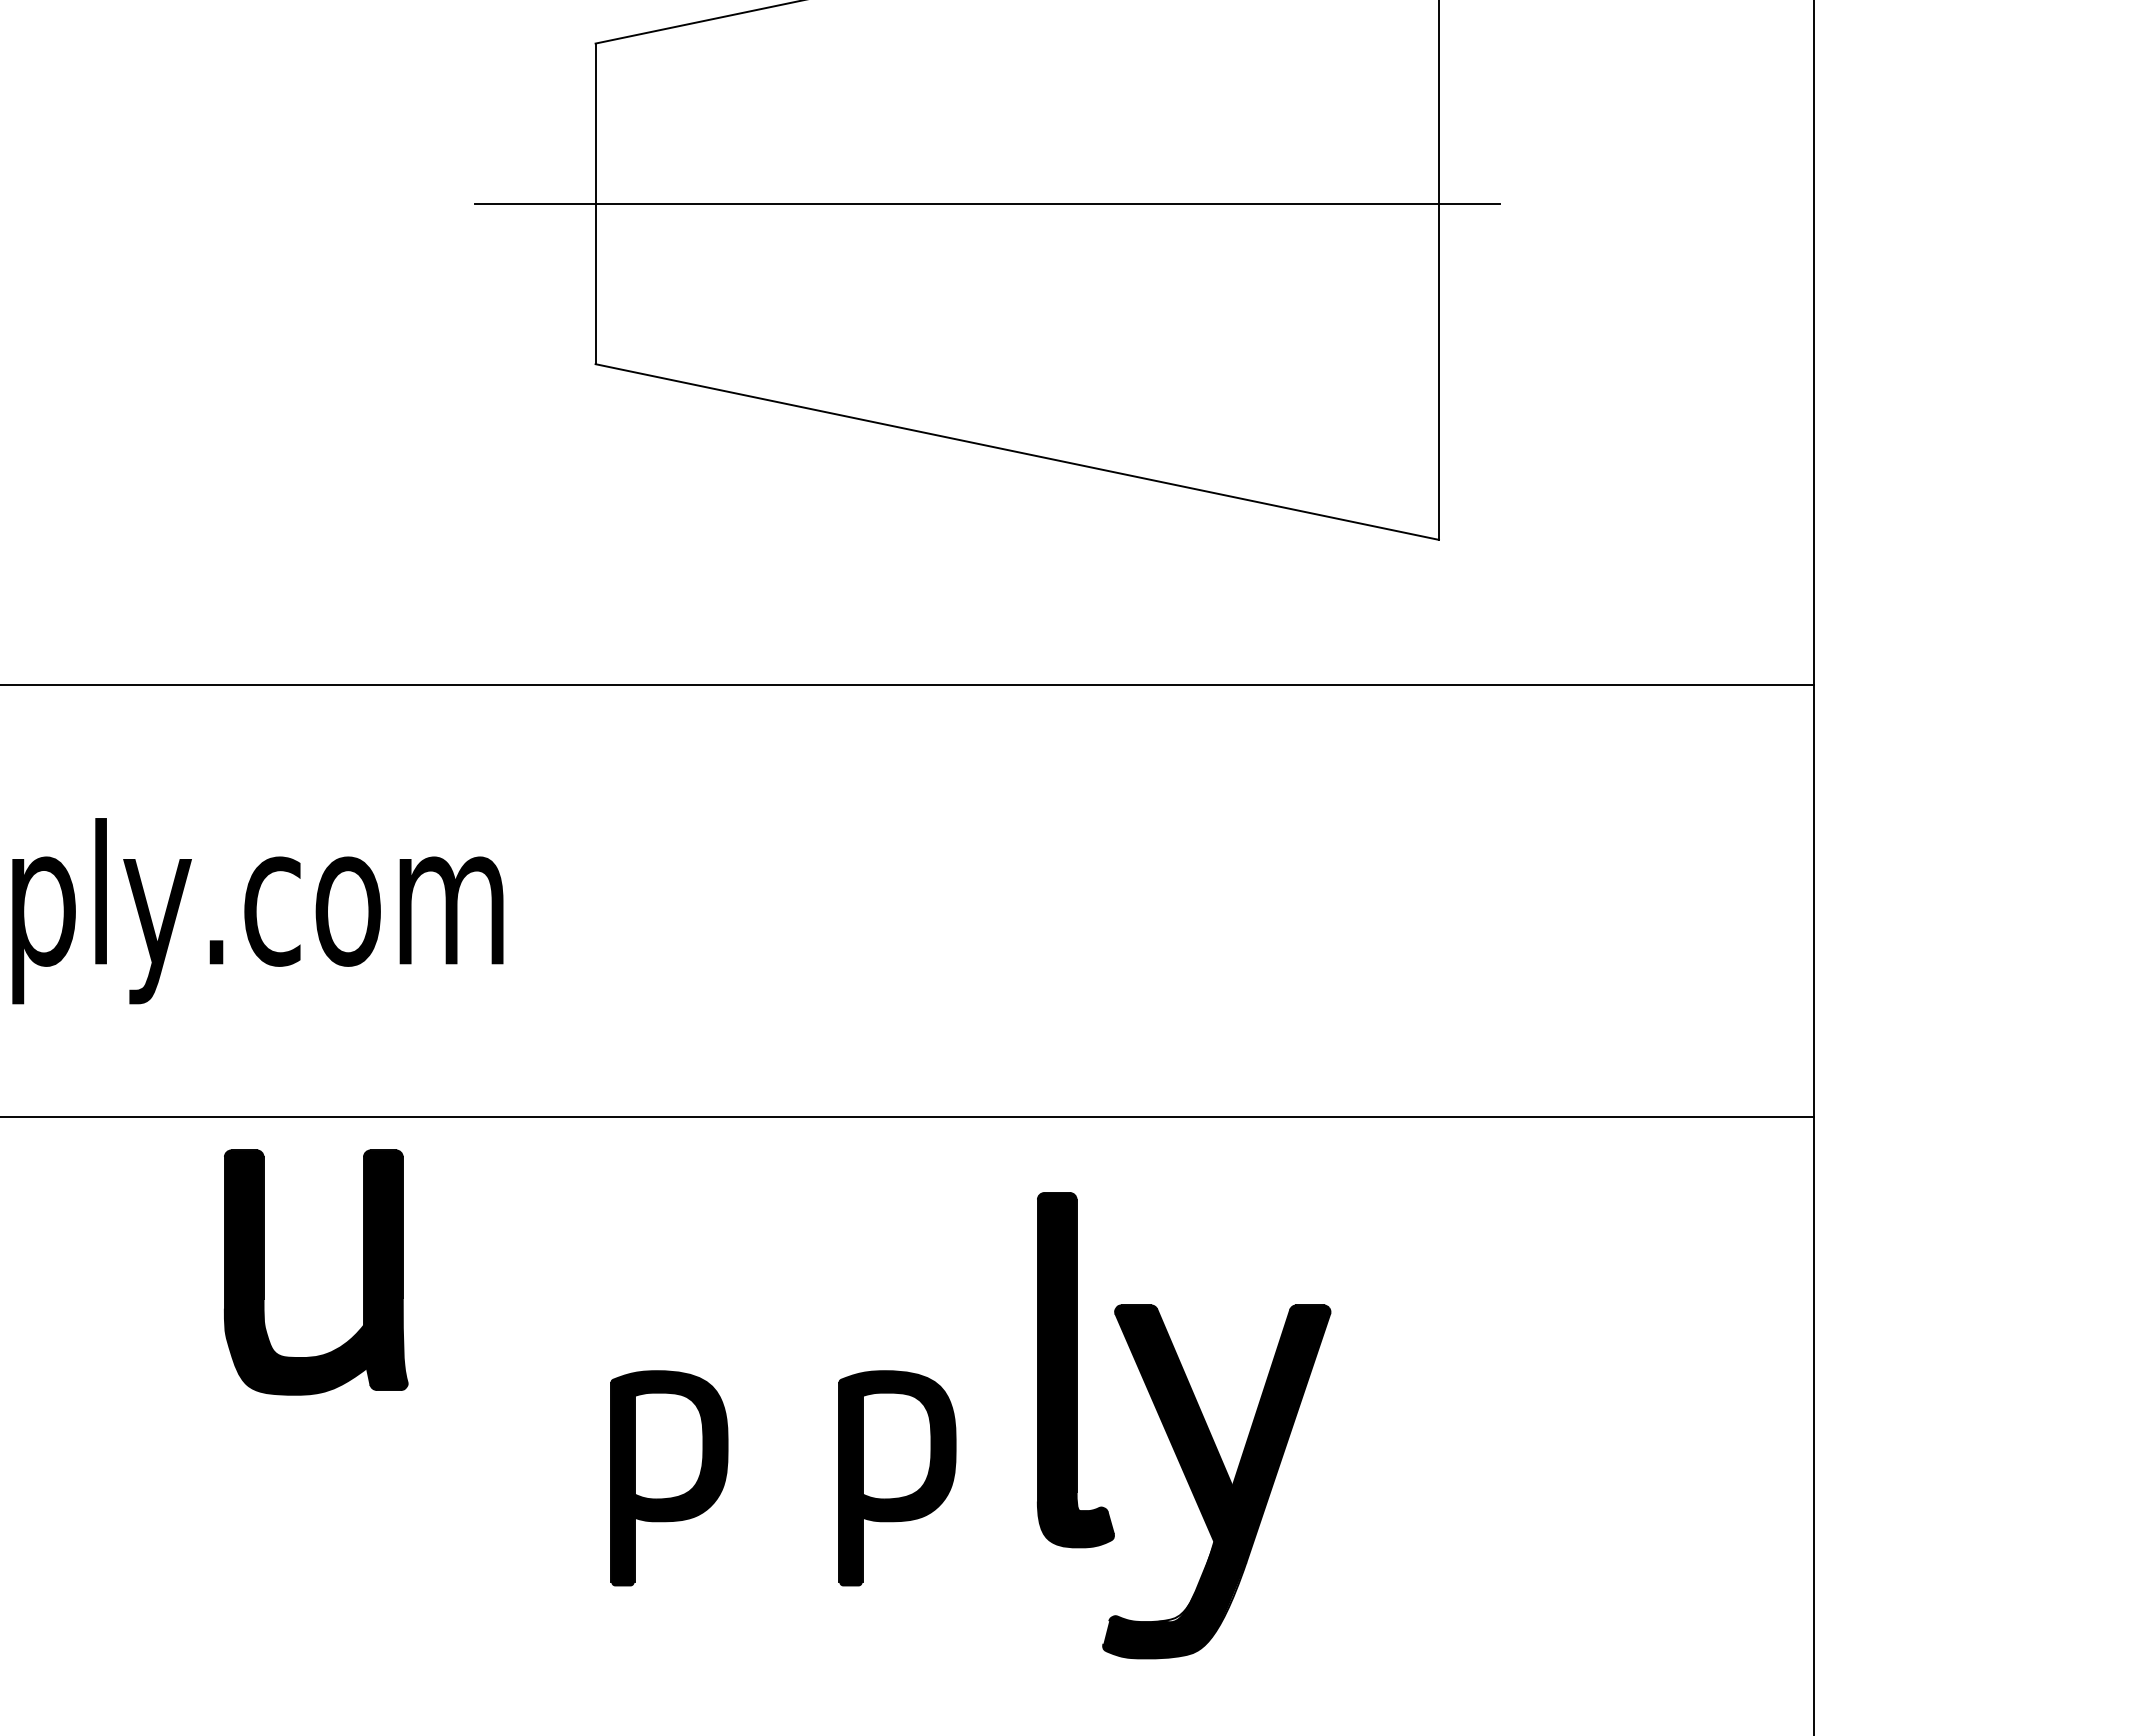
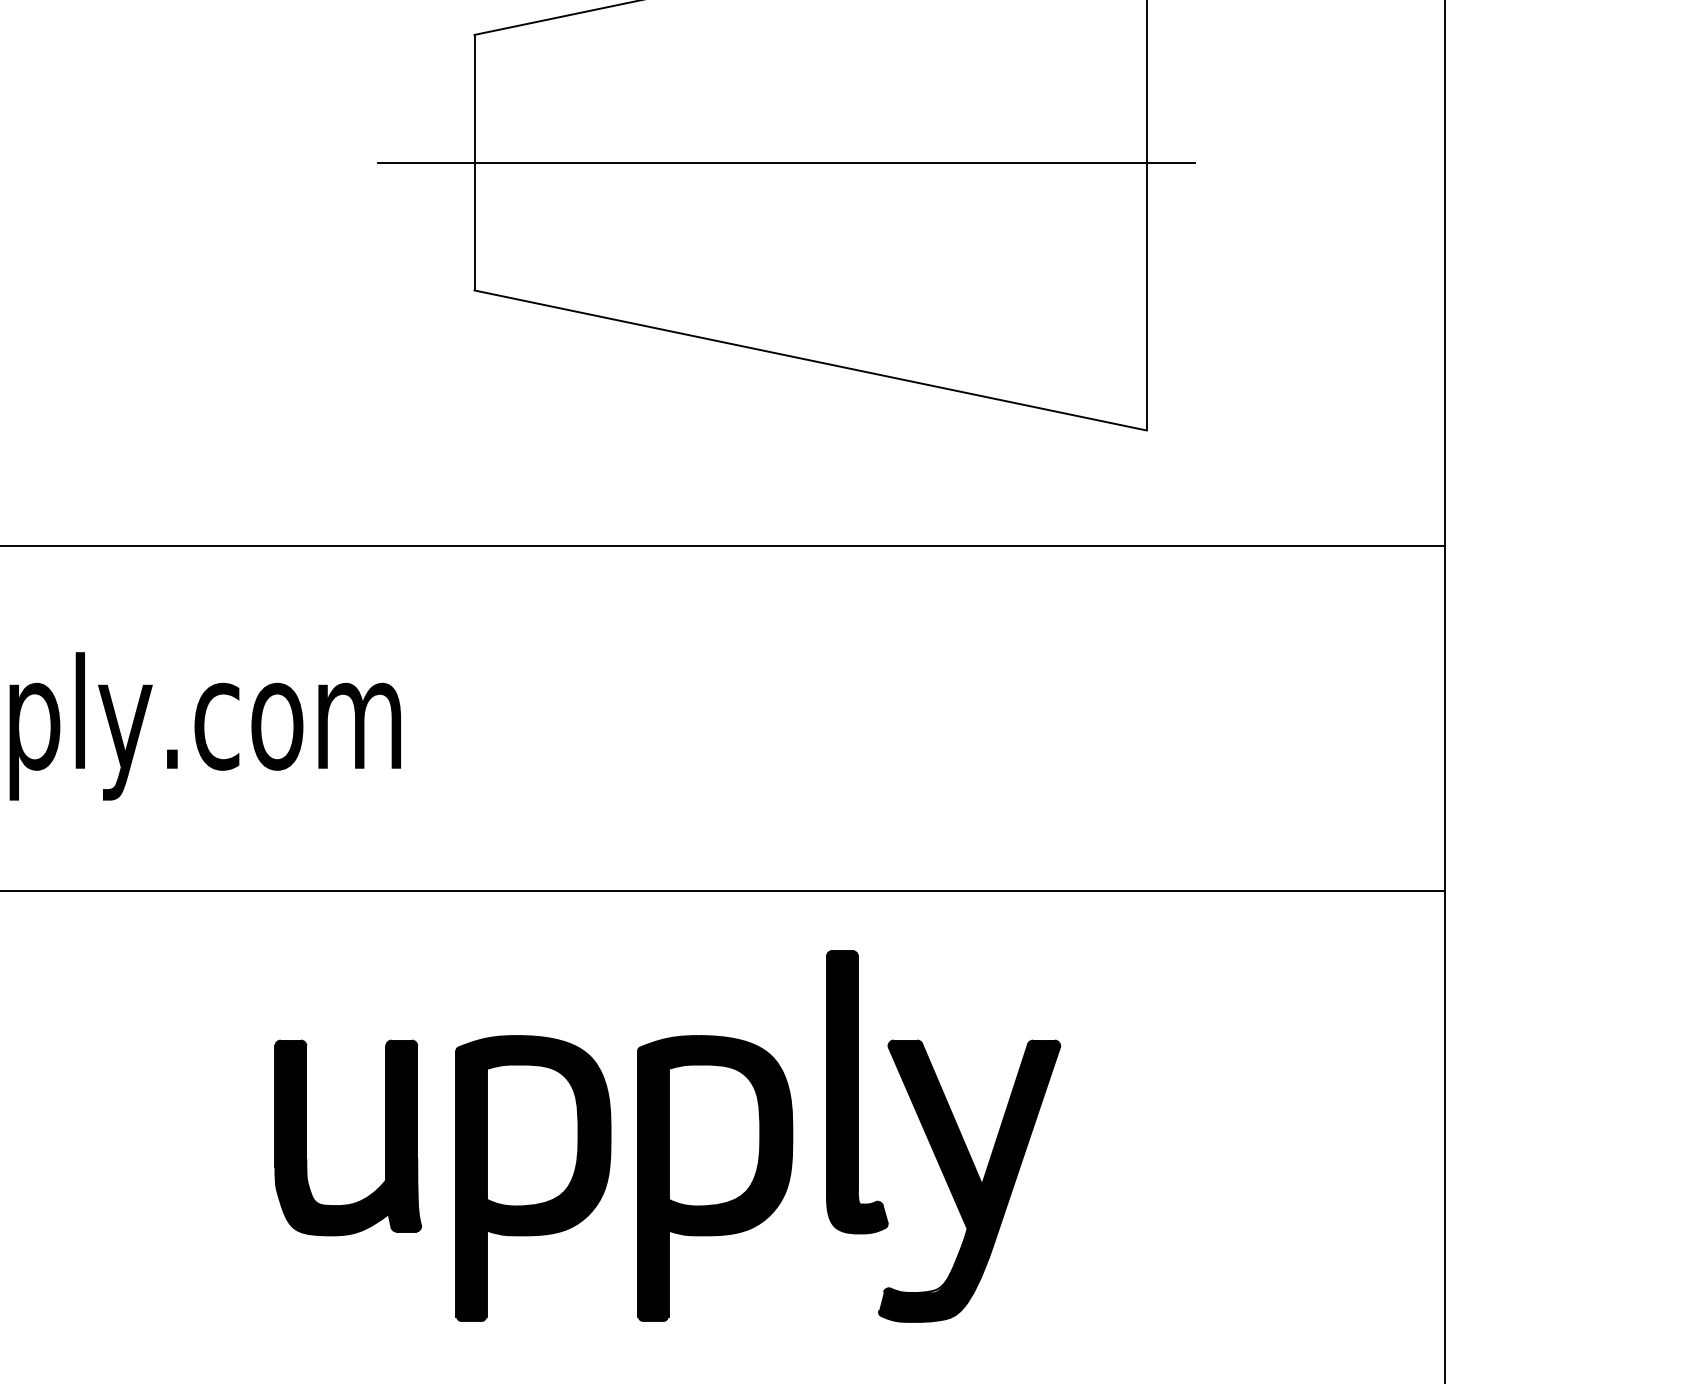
part: (363, 1272) -> (385, 1137), moved
part: (669, 1478) -> (533, 1178), size x1.67
part: (897, 1478) -> (715, 1178), size x1.67

